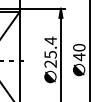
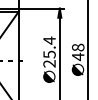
text: (79, 47) -> (78, 47), 40 -> 48

